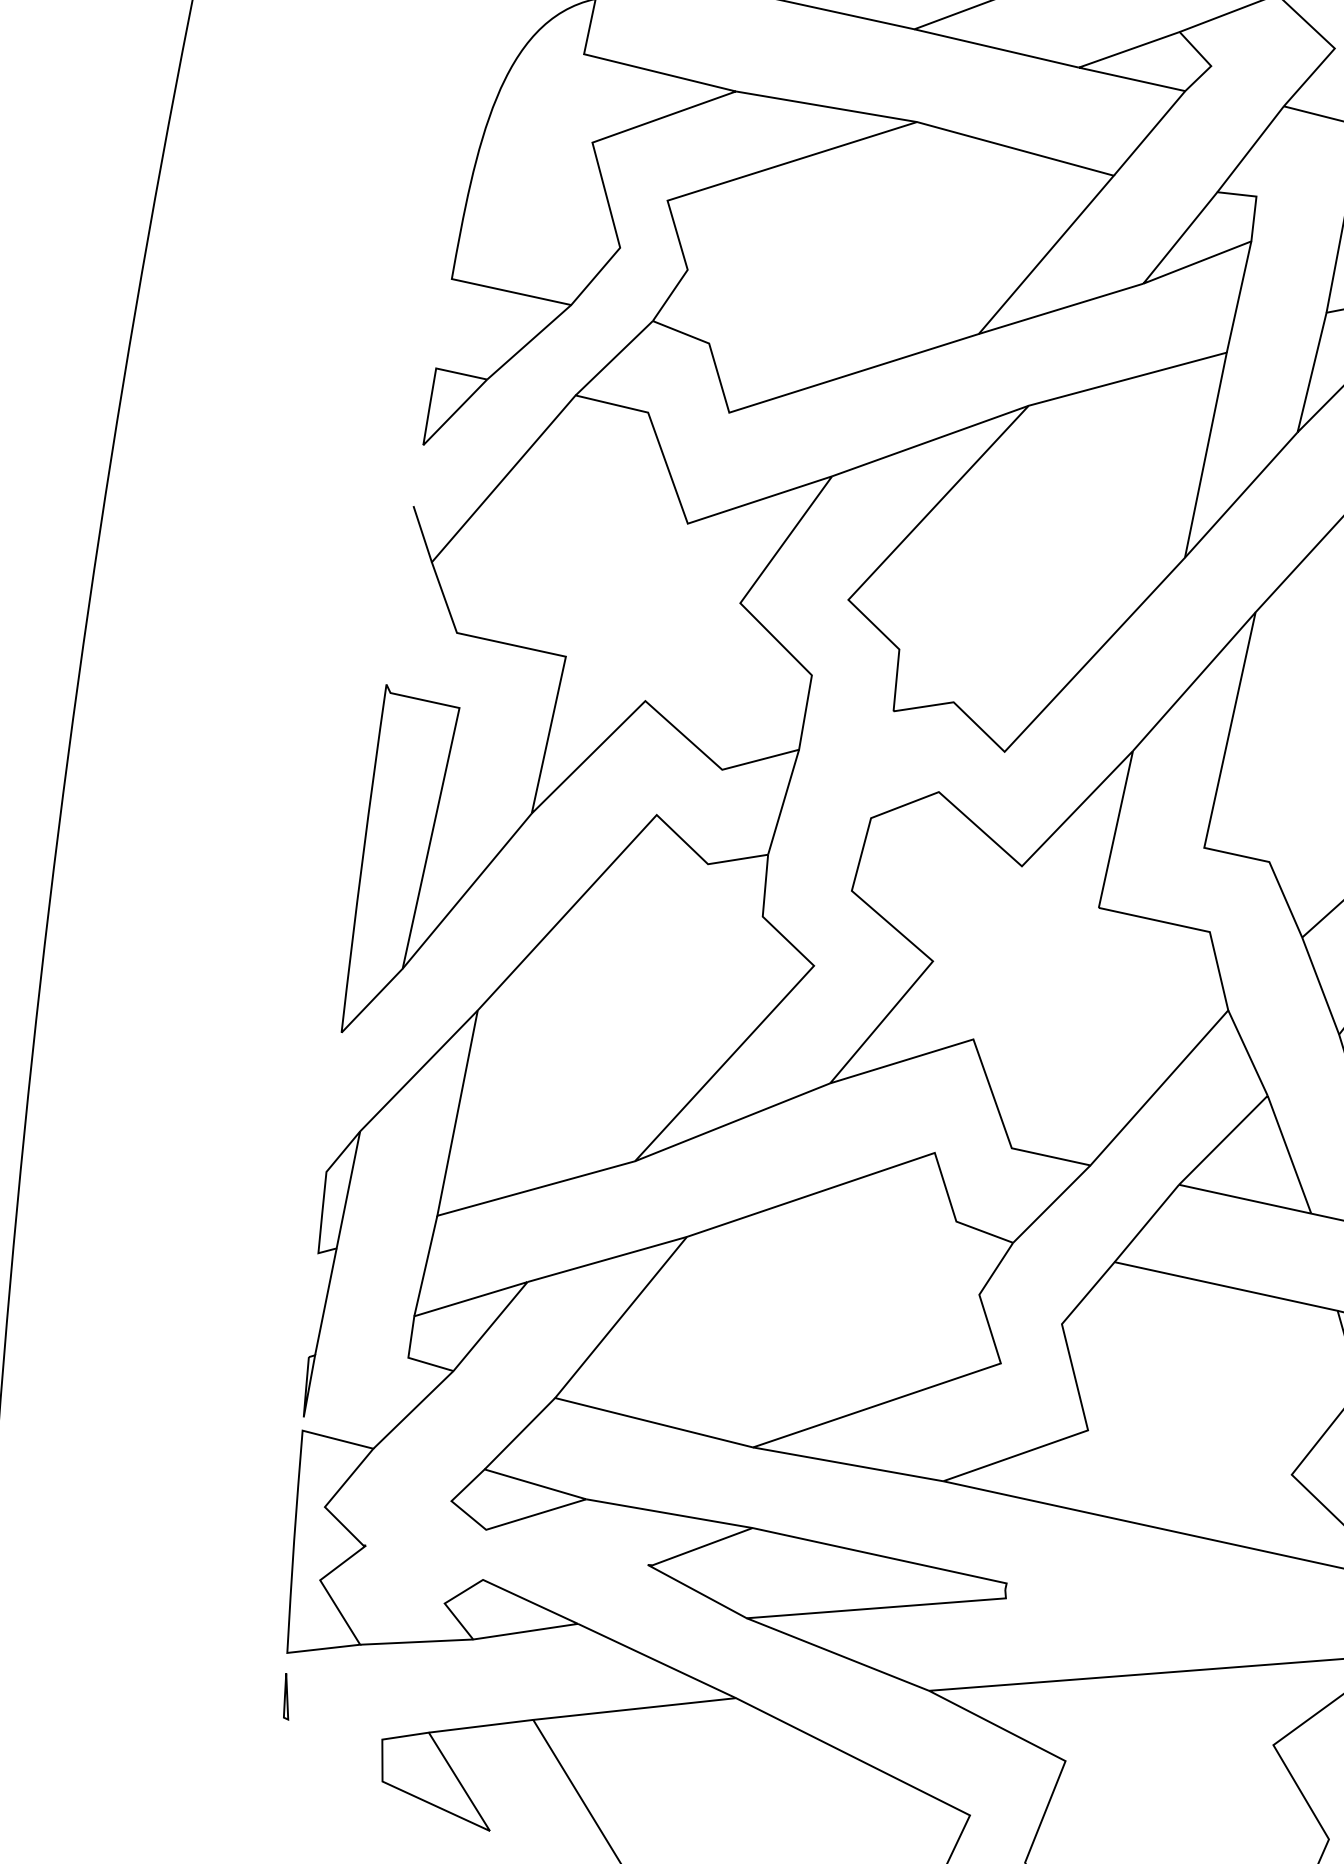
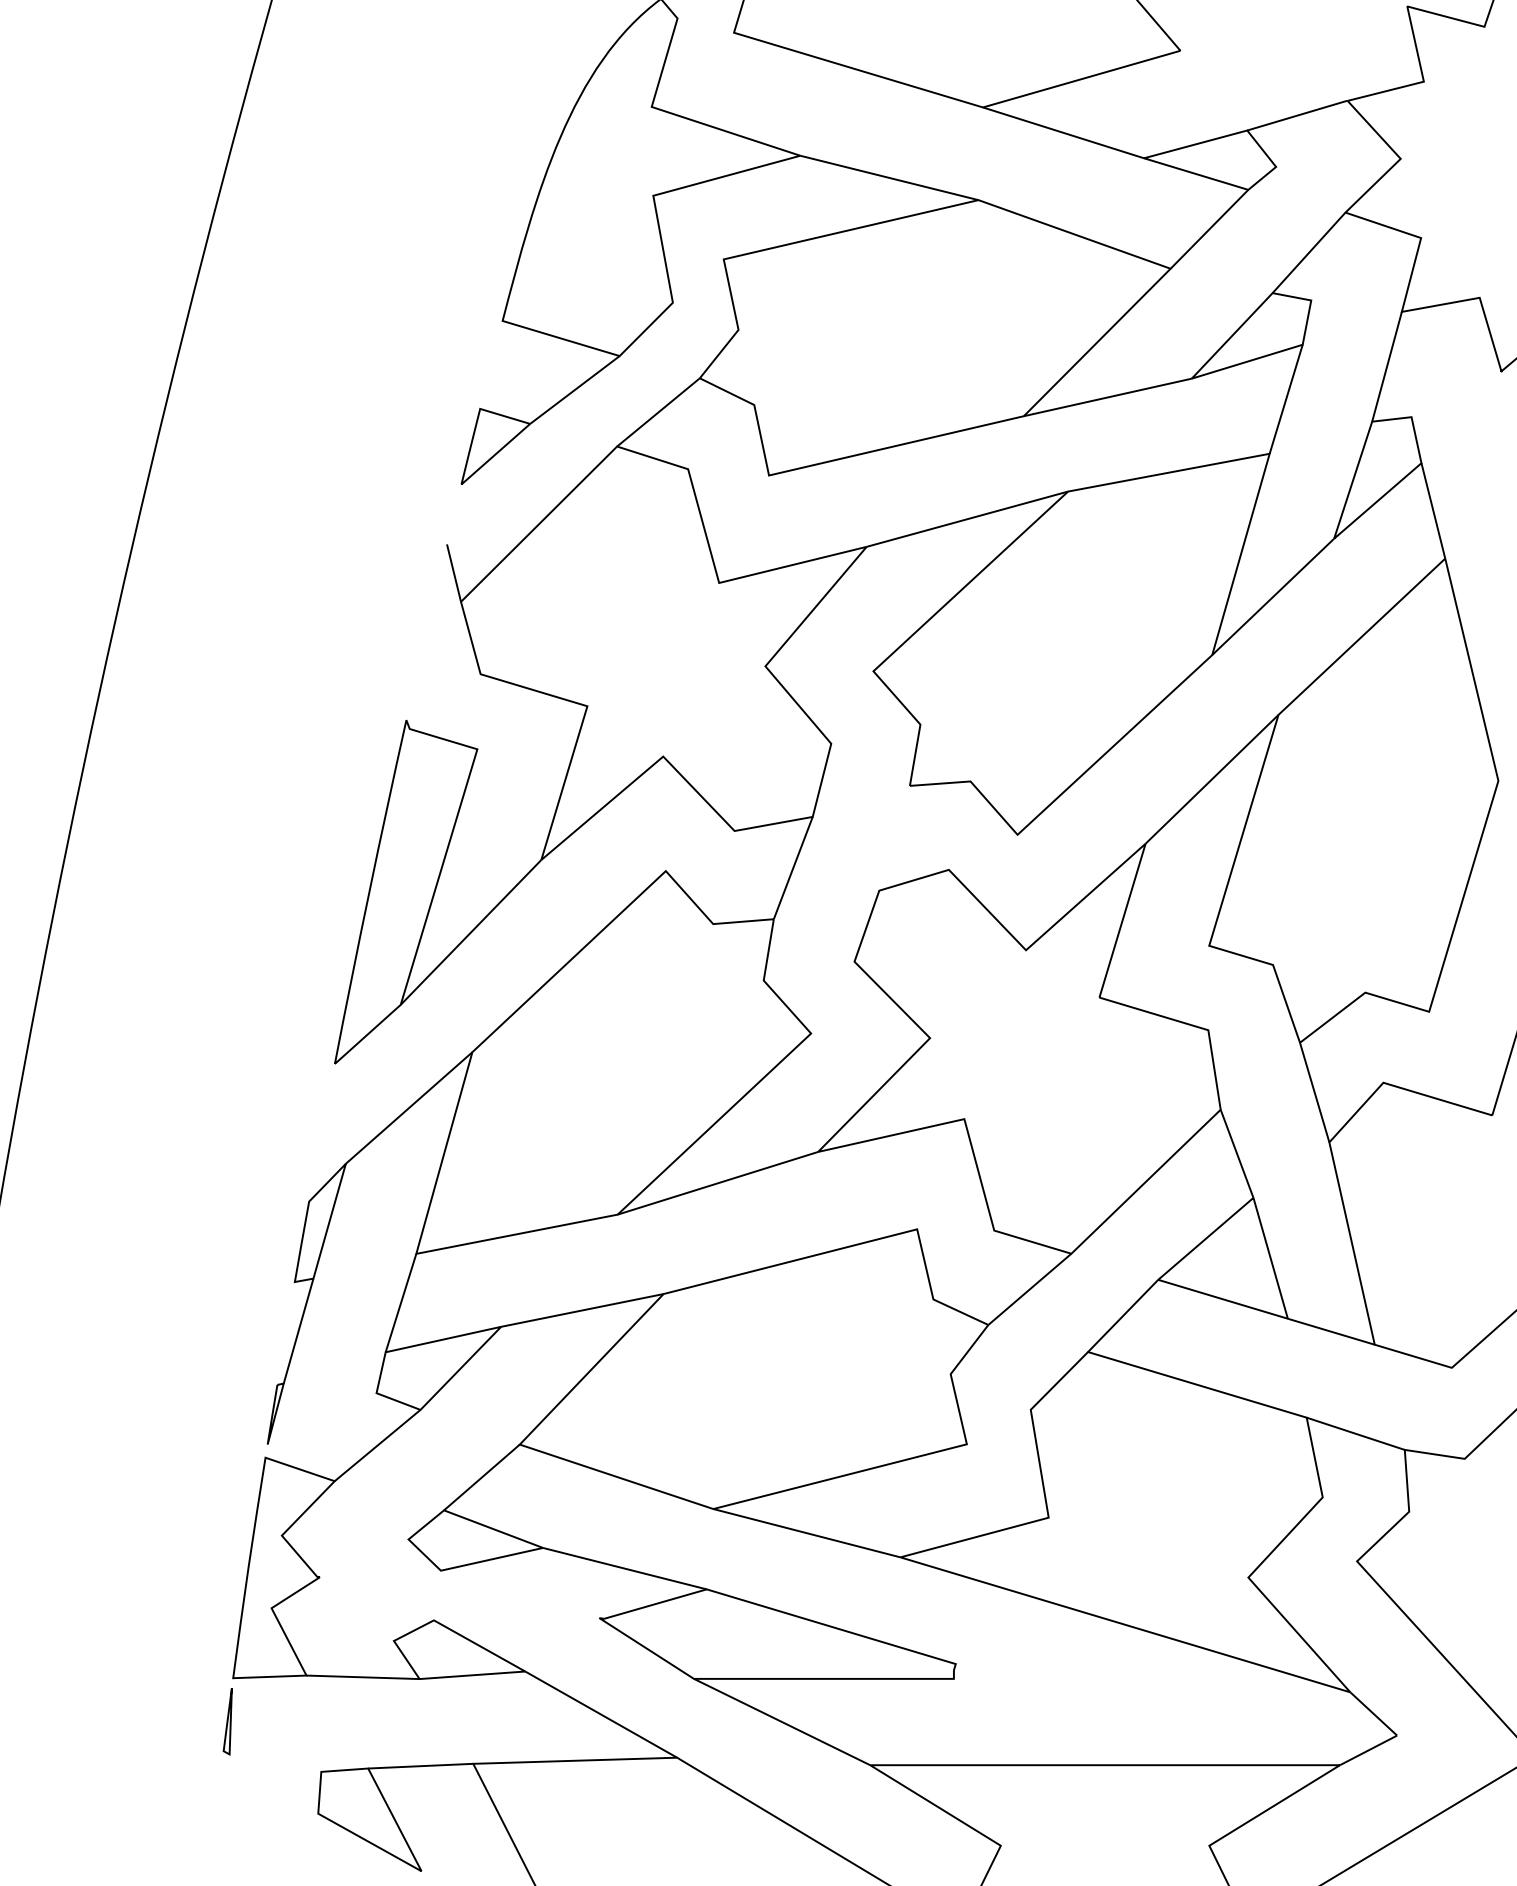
part: (284, 1696) -> (227, 1721), size x1.43

